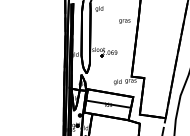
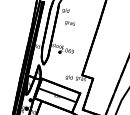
text: (124, 21) -> (69, 23), moved

